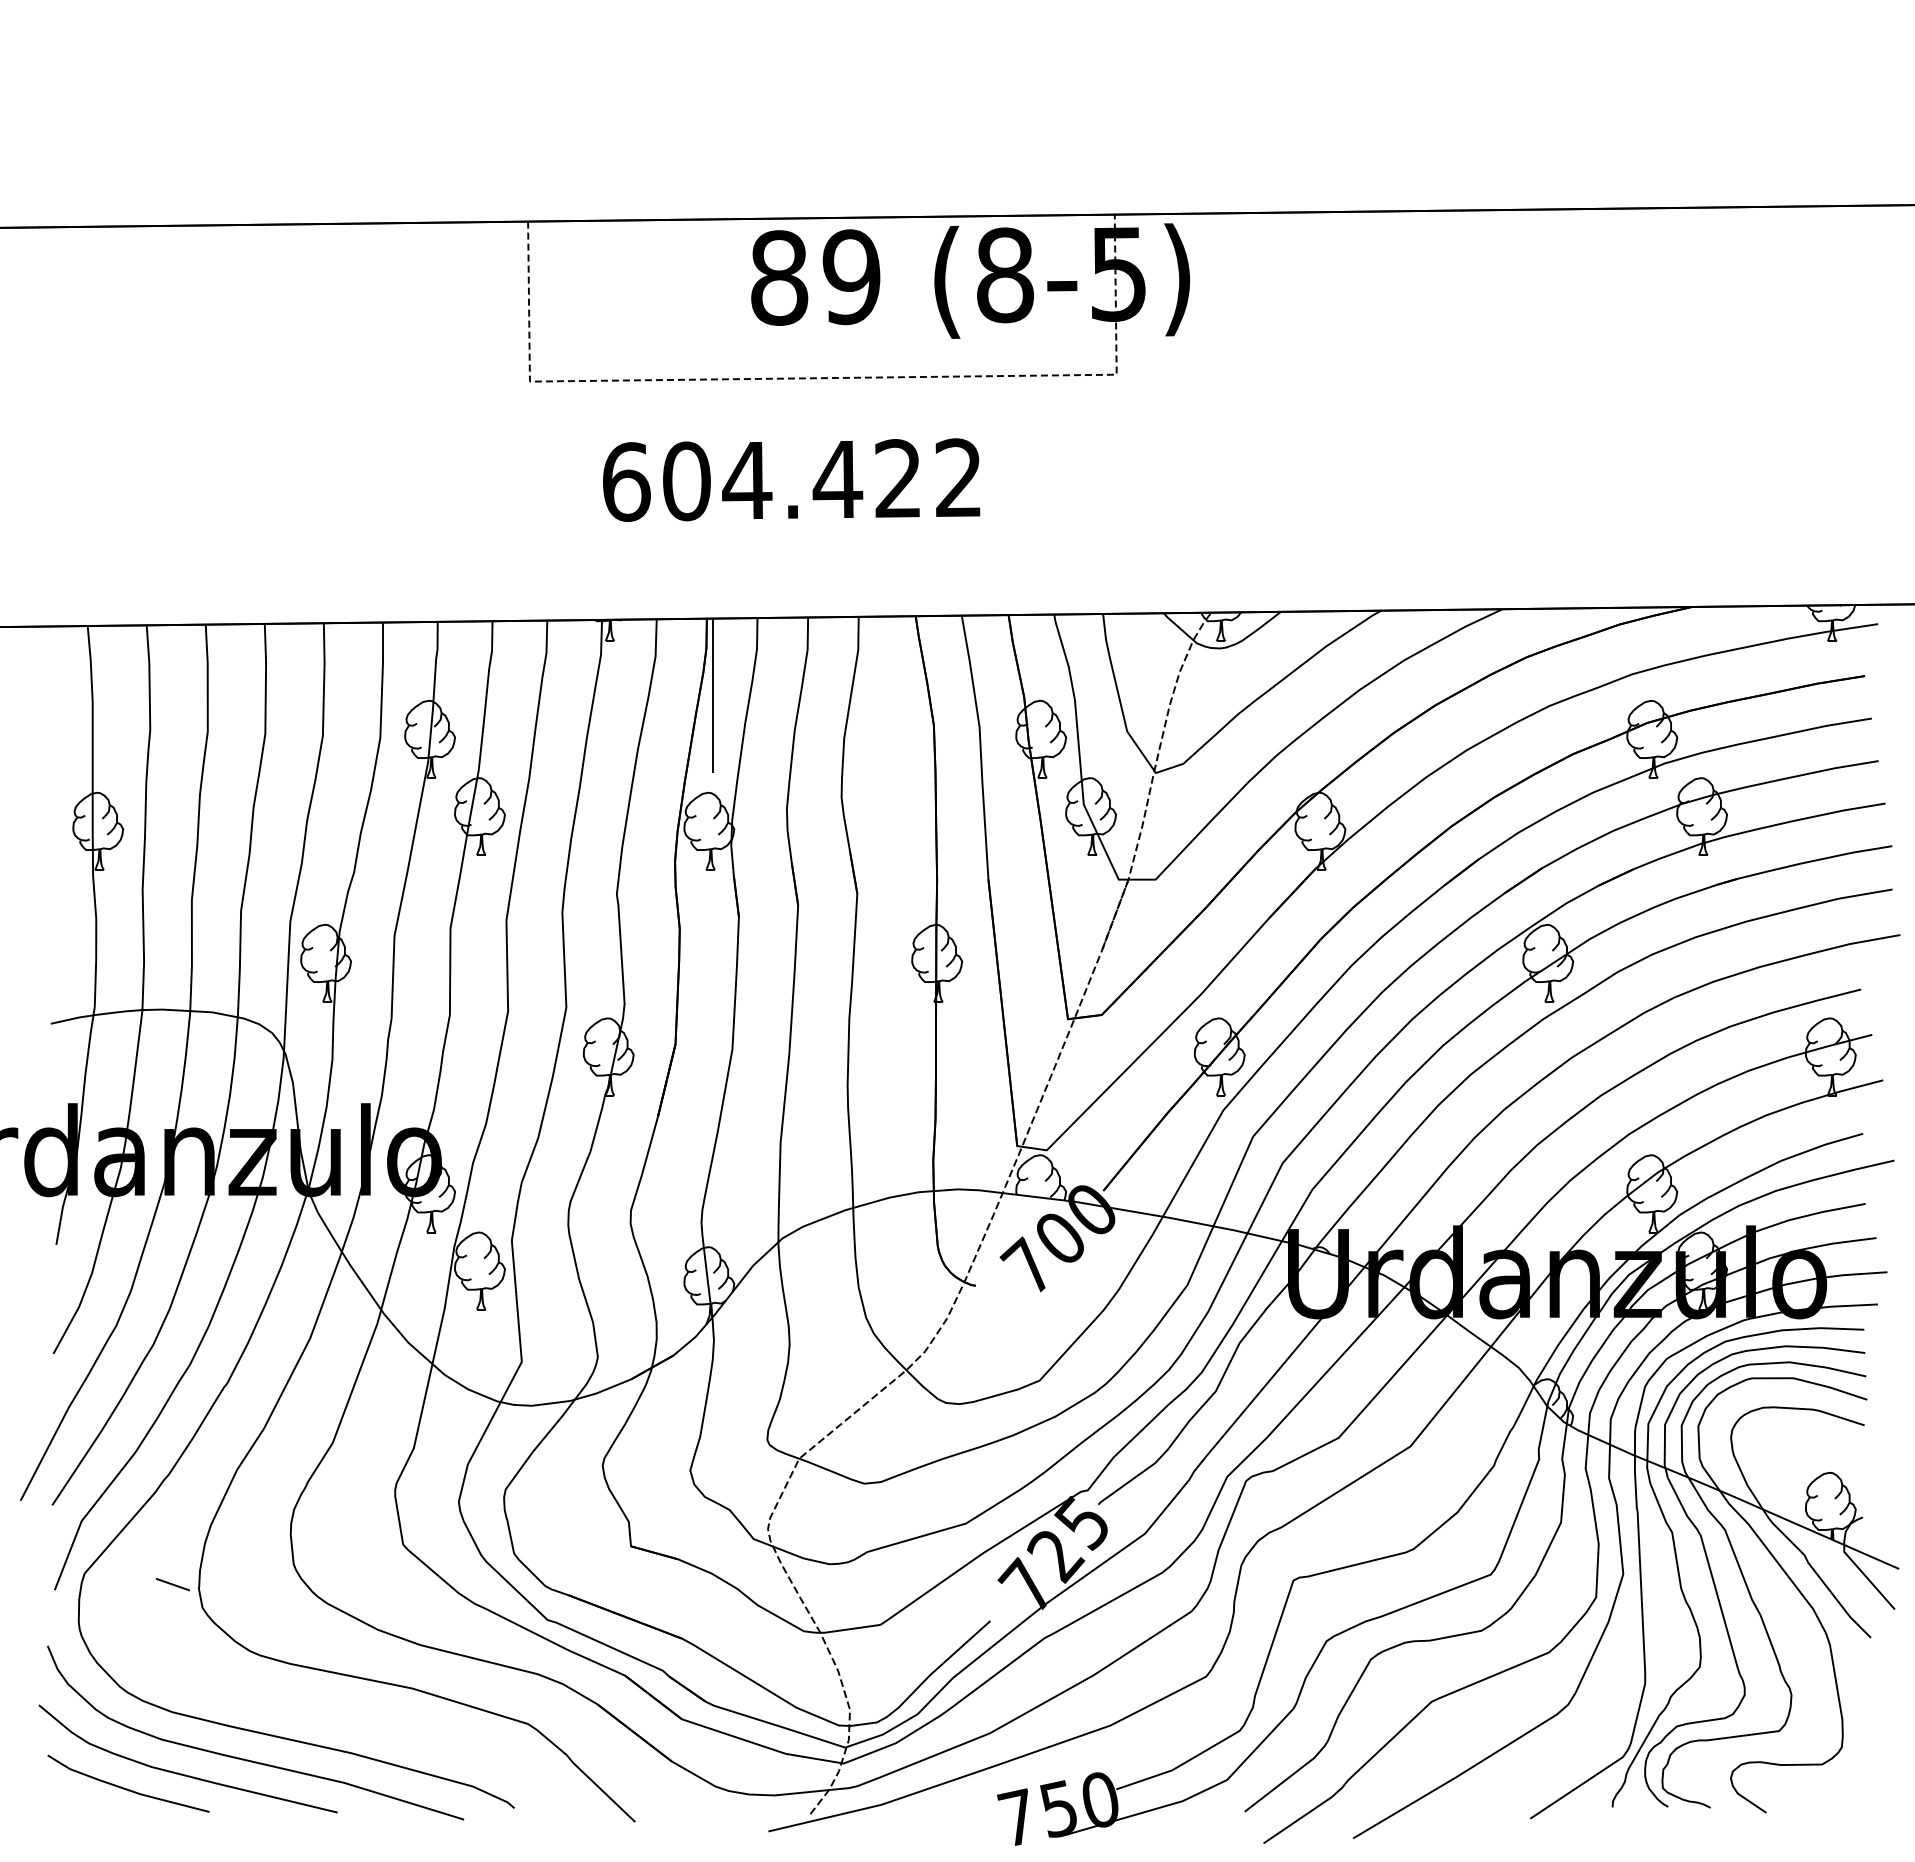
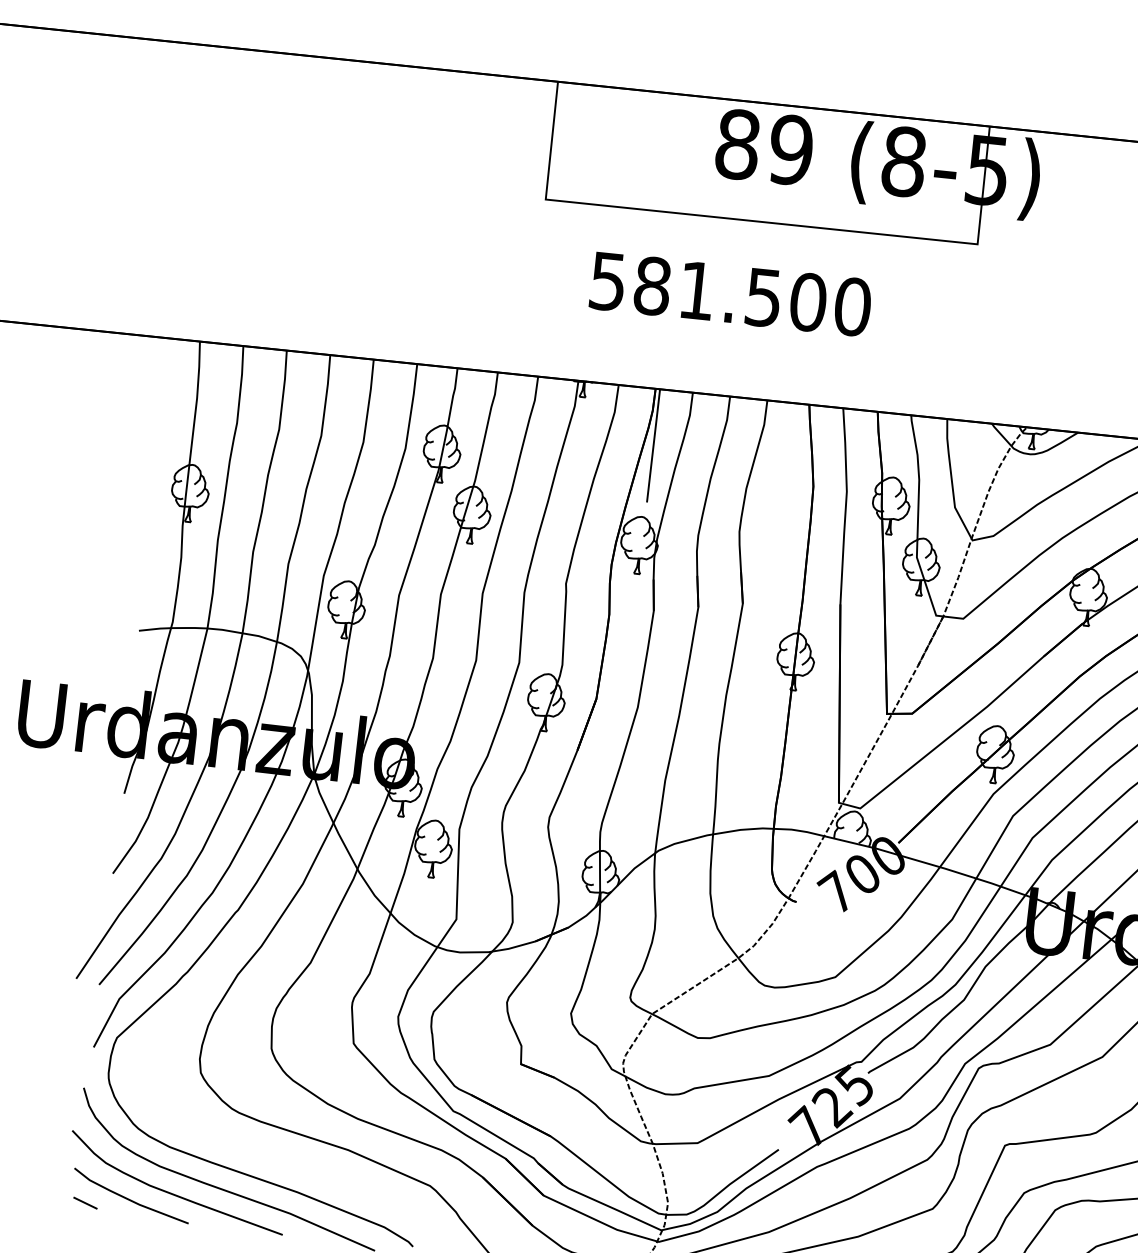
line: (823, 378) -> (761, 222), dashed -> solid
text: (792, 480) -> (730, 294), 604.422 -> 581.500
line: (172, 1584) -> (85, 1203), moved

